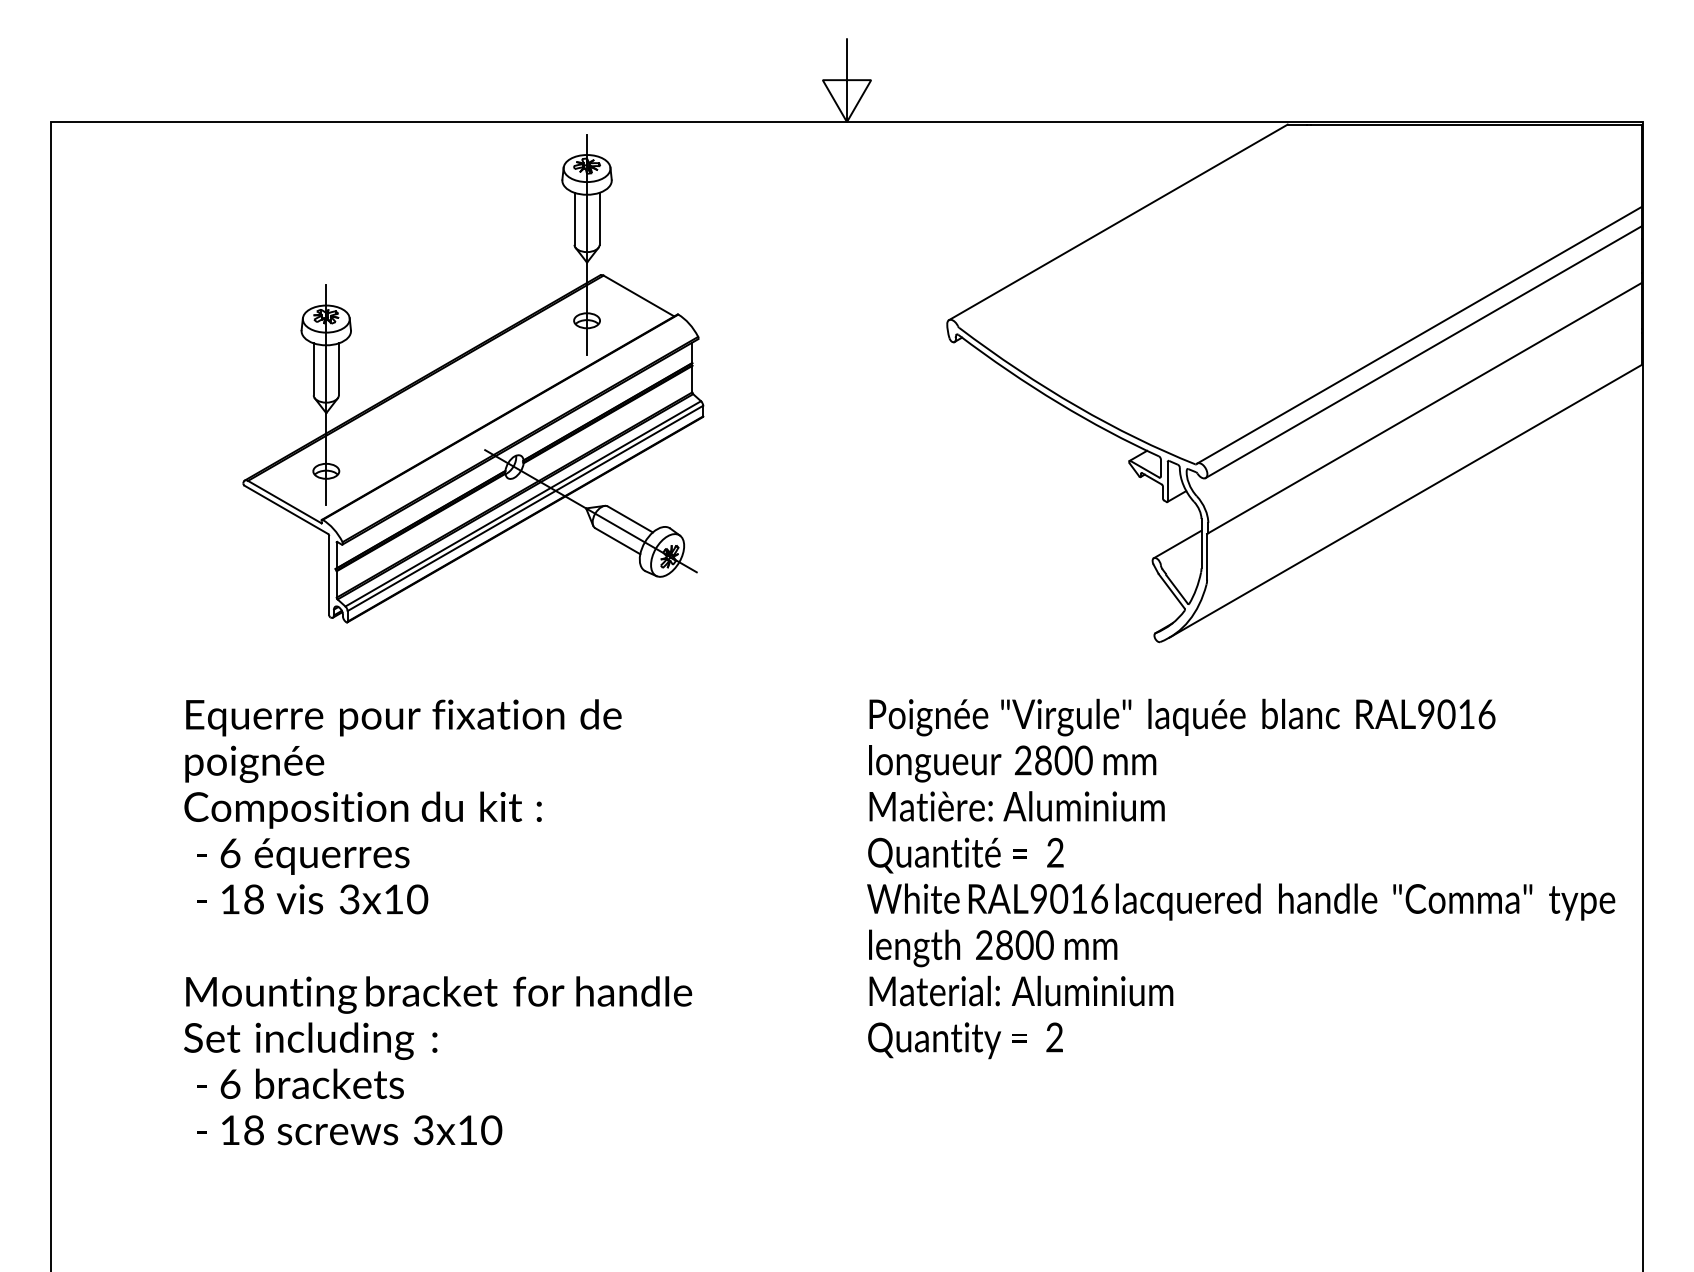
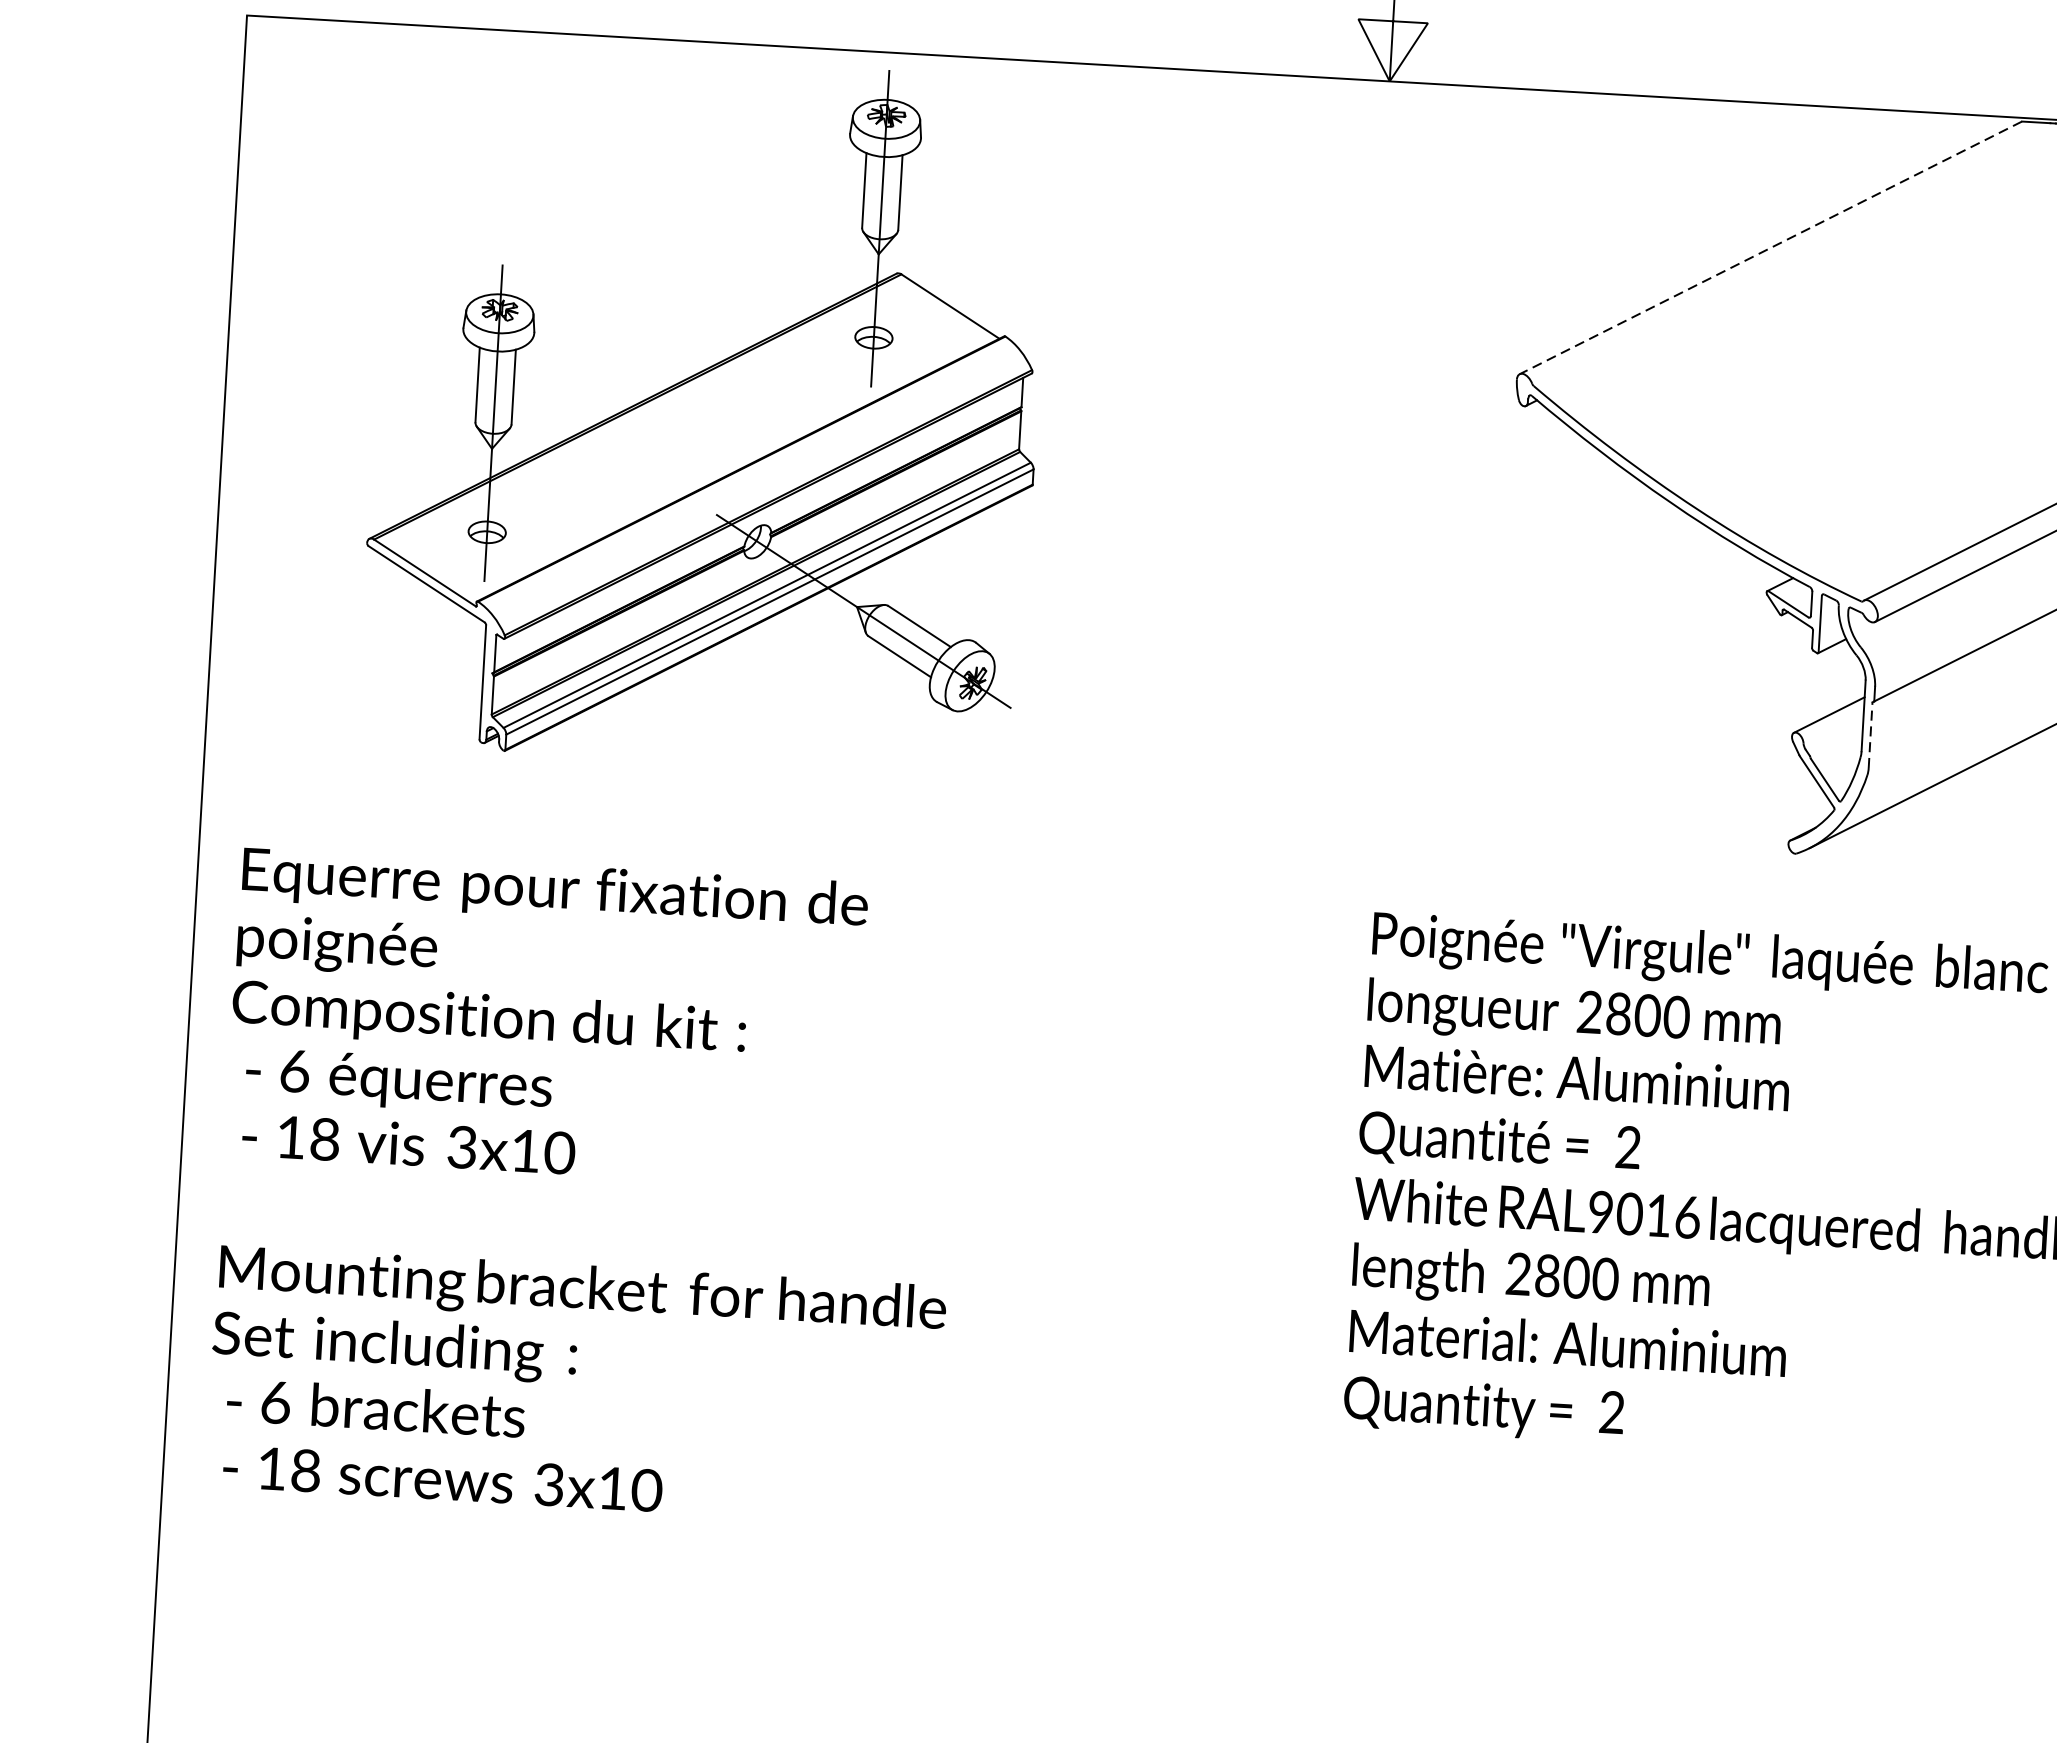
line: (1118, 222) -> (1771, 248), solid -> dashed
part: (473, 378) -> (706, 411), moved
line: (1207, 556) -> (1871, 734), solid -> dashed
text: (438, 922) -> (587, 1187), moved

